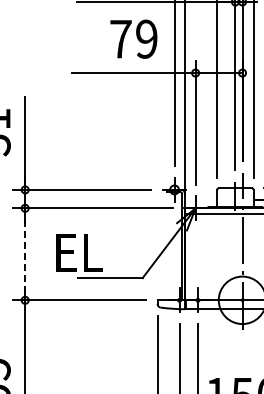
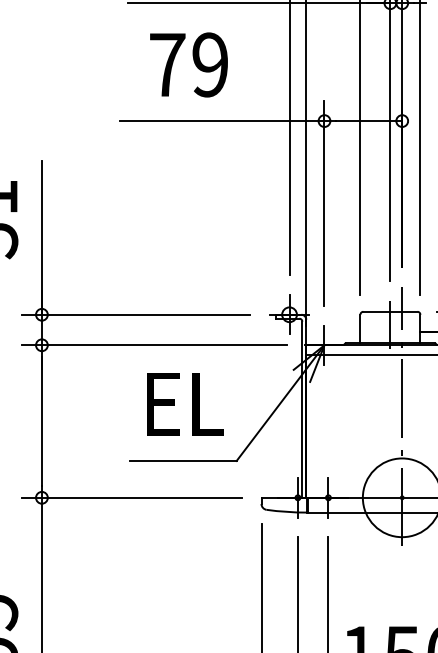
text: (133, 38) -> (188, 63), moved
text: (79, 252) -> (185, 403), moved
line: (25, 254) -> (42, 421), dashed -> solid

